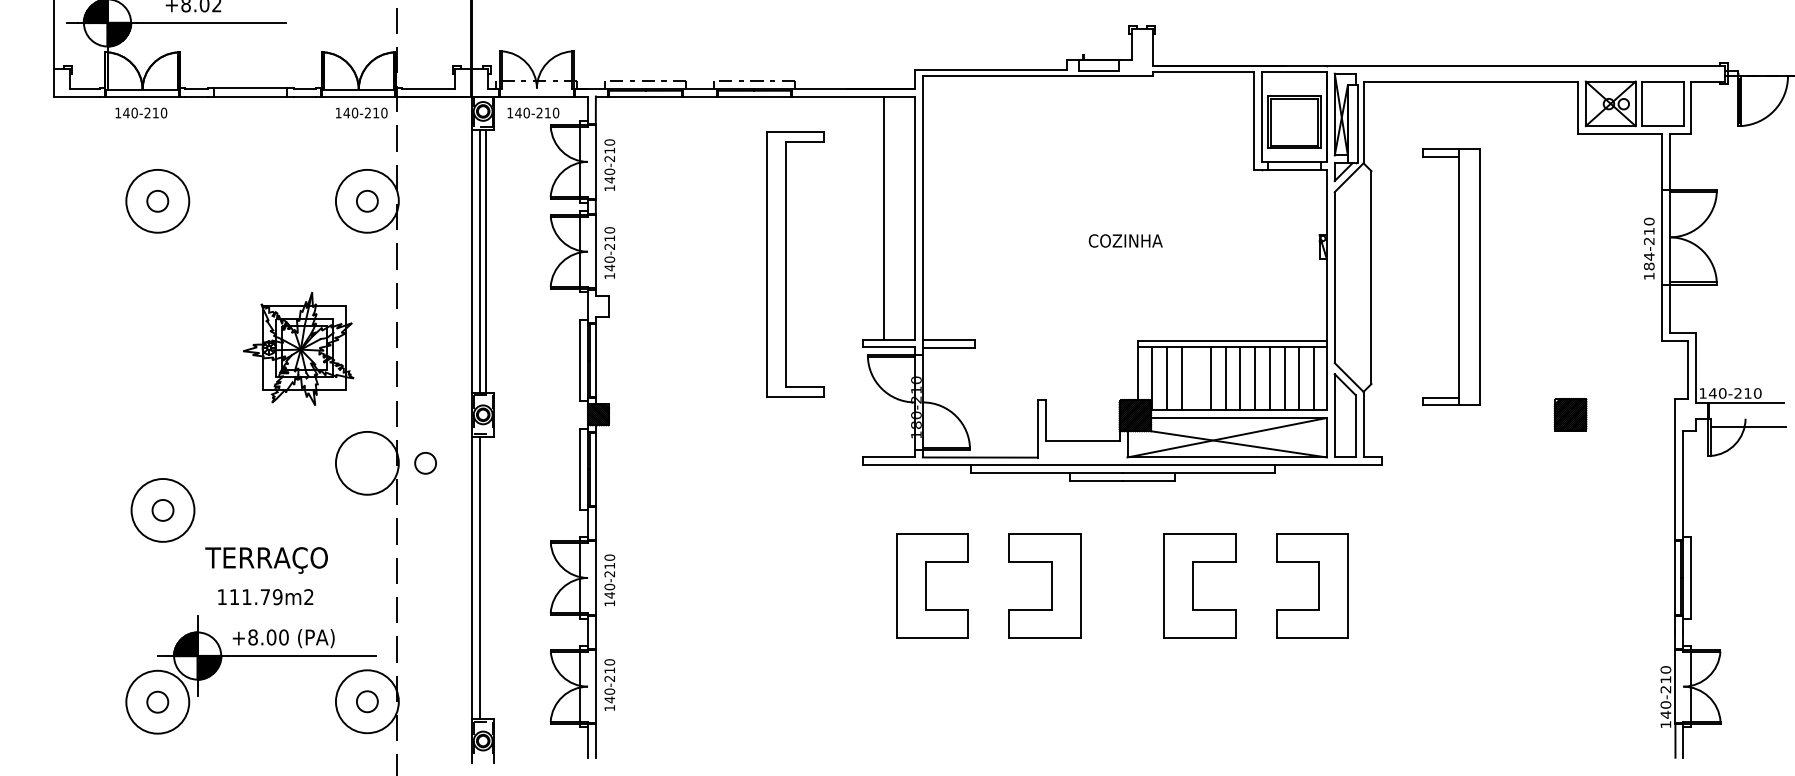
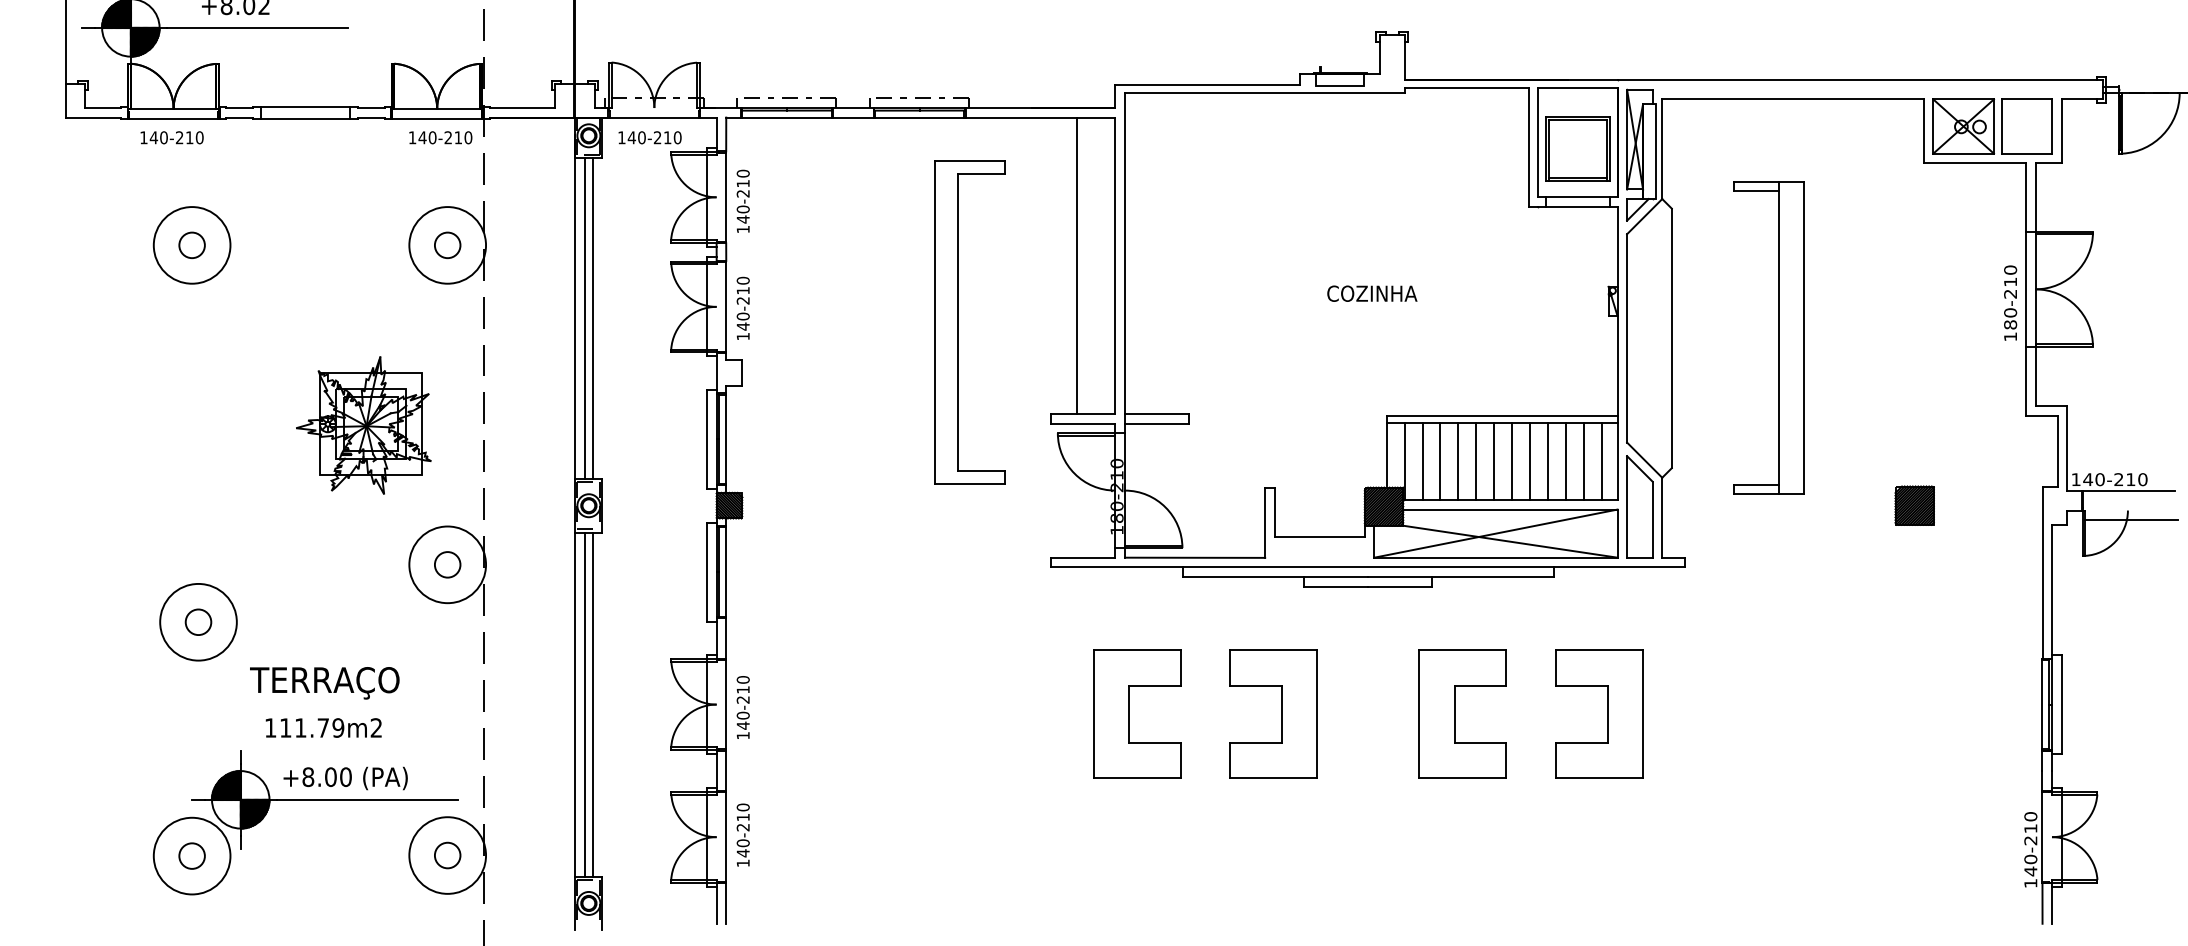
text: (1649, 256) -> (2010, 312), 184-210 -> 180-210
line: (1196, 378) -> (1458, 461), added
circle: (425, 463) -> (447, 564), moved
line: (486, 577) -> (592, 704), added

